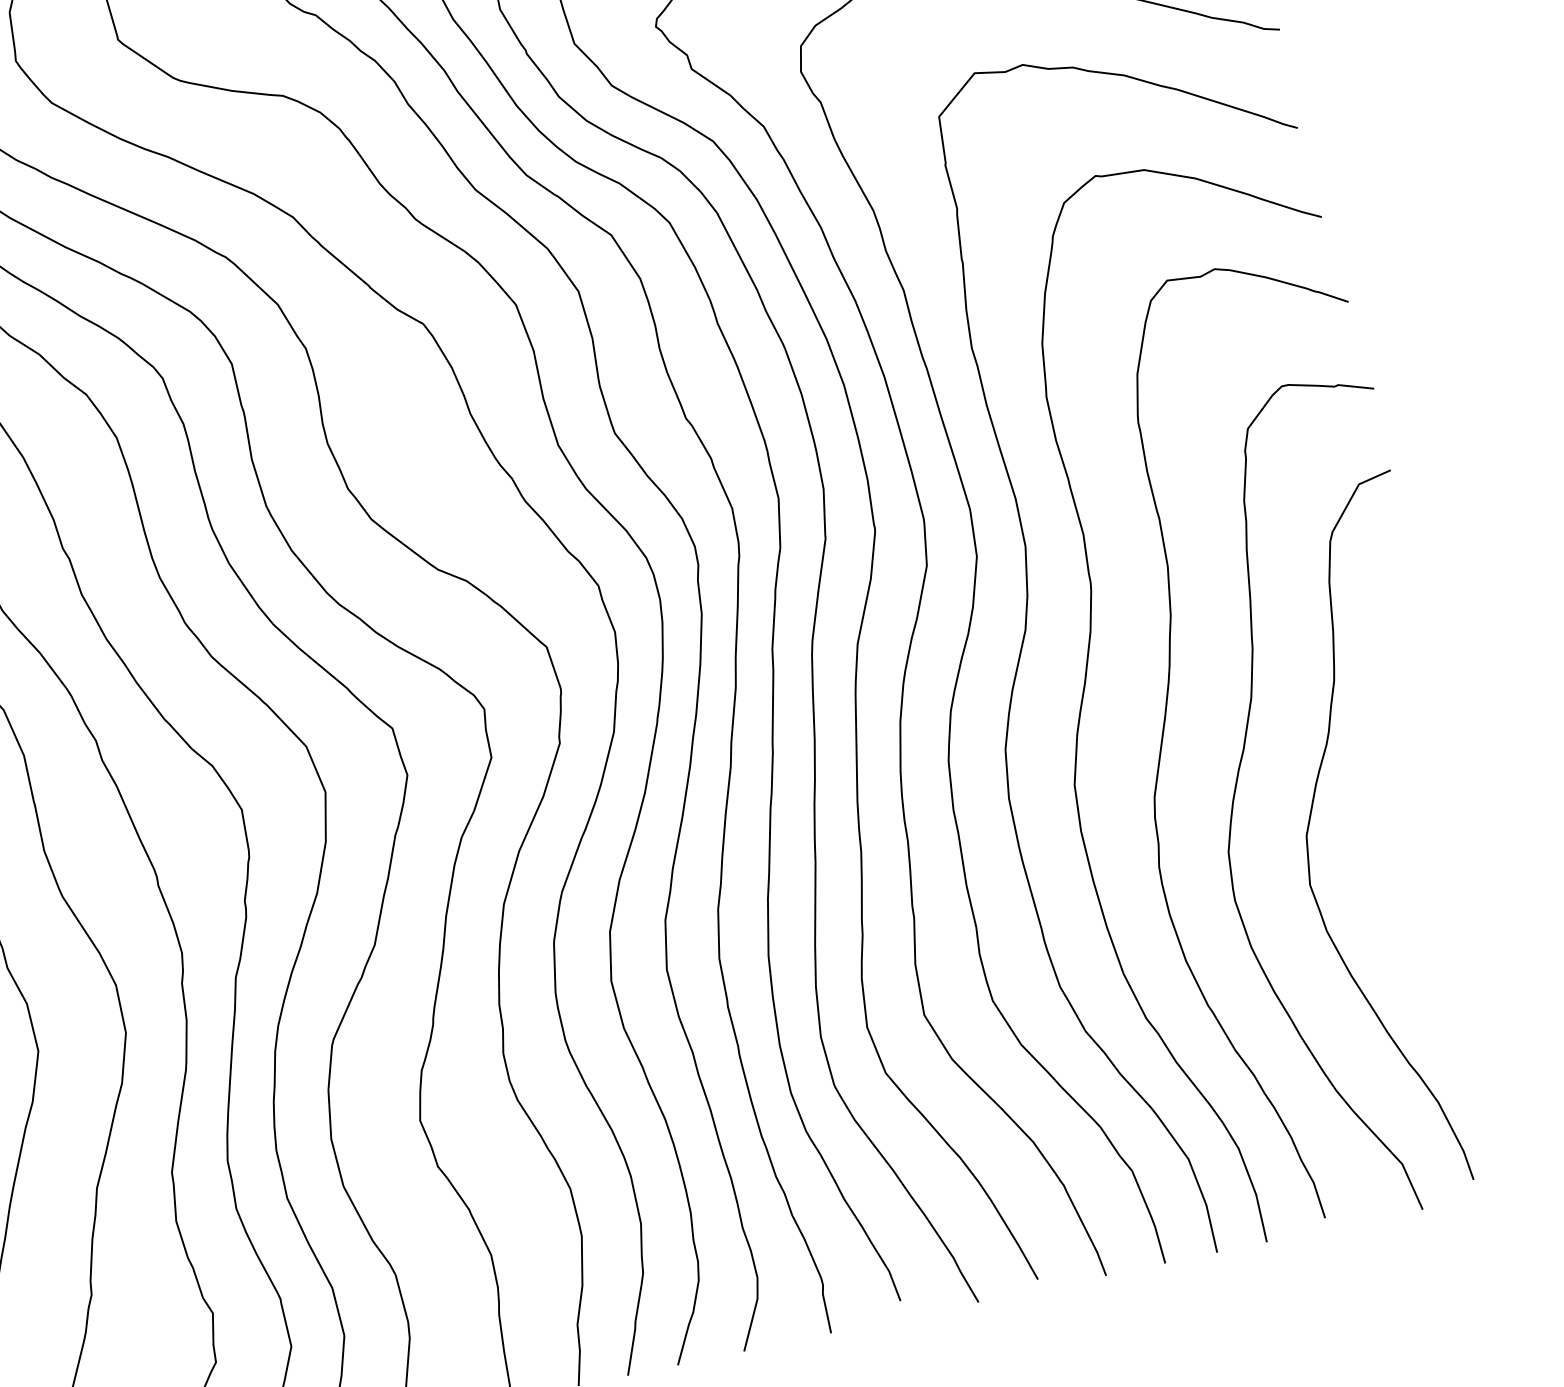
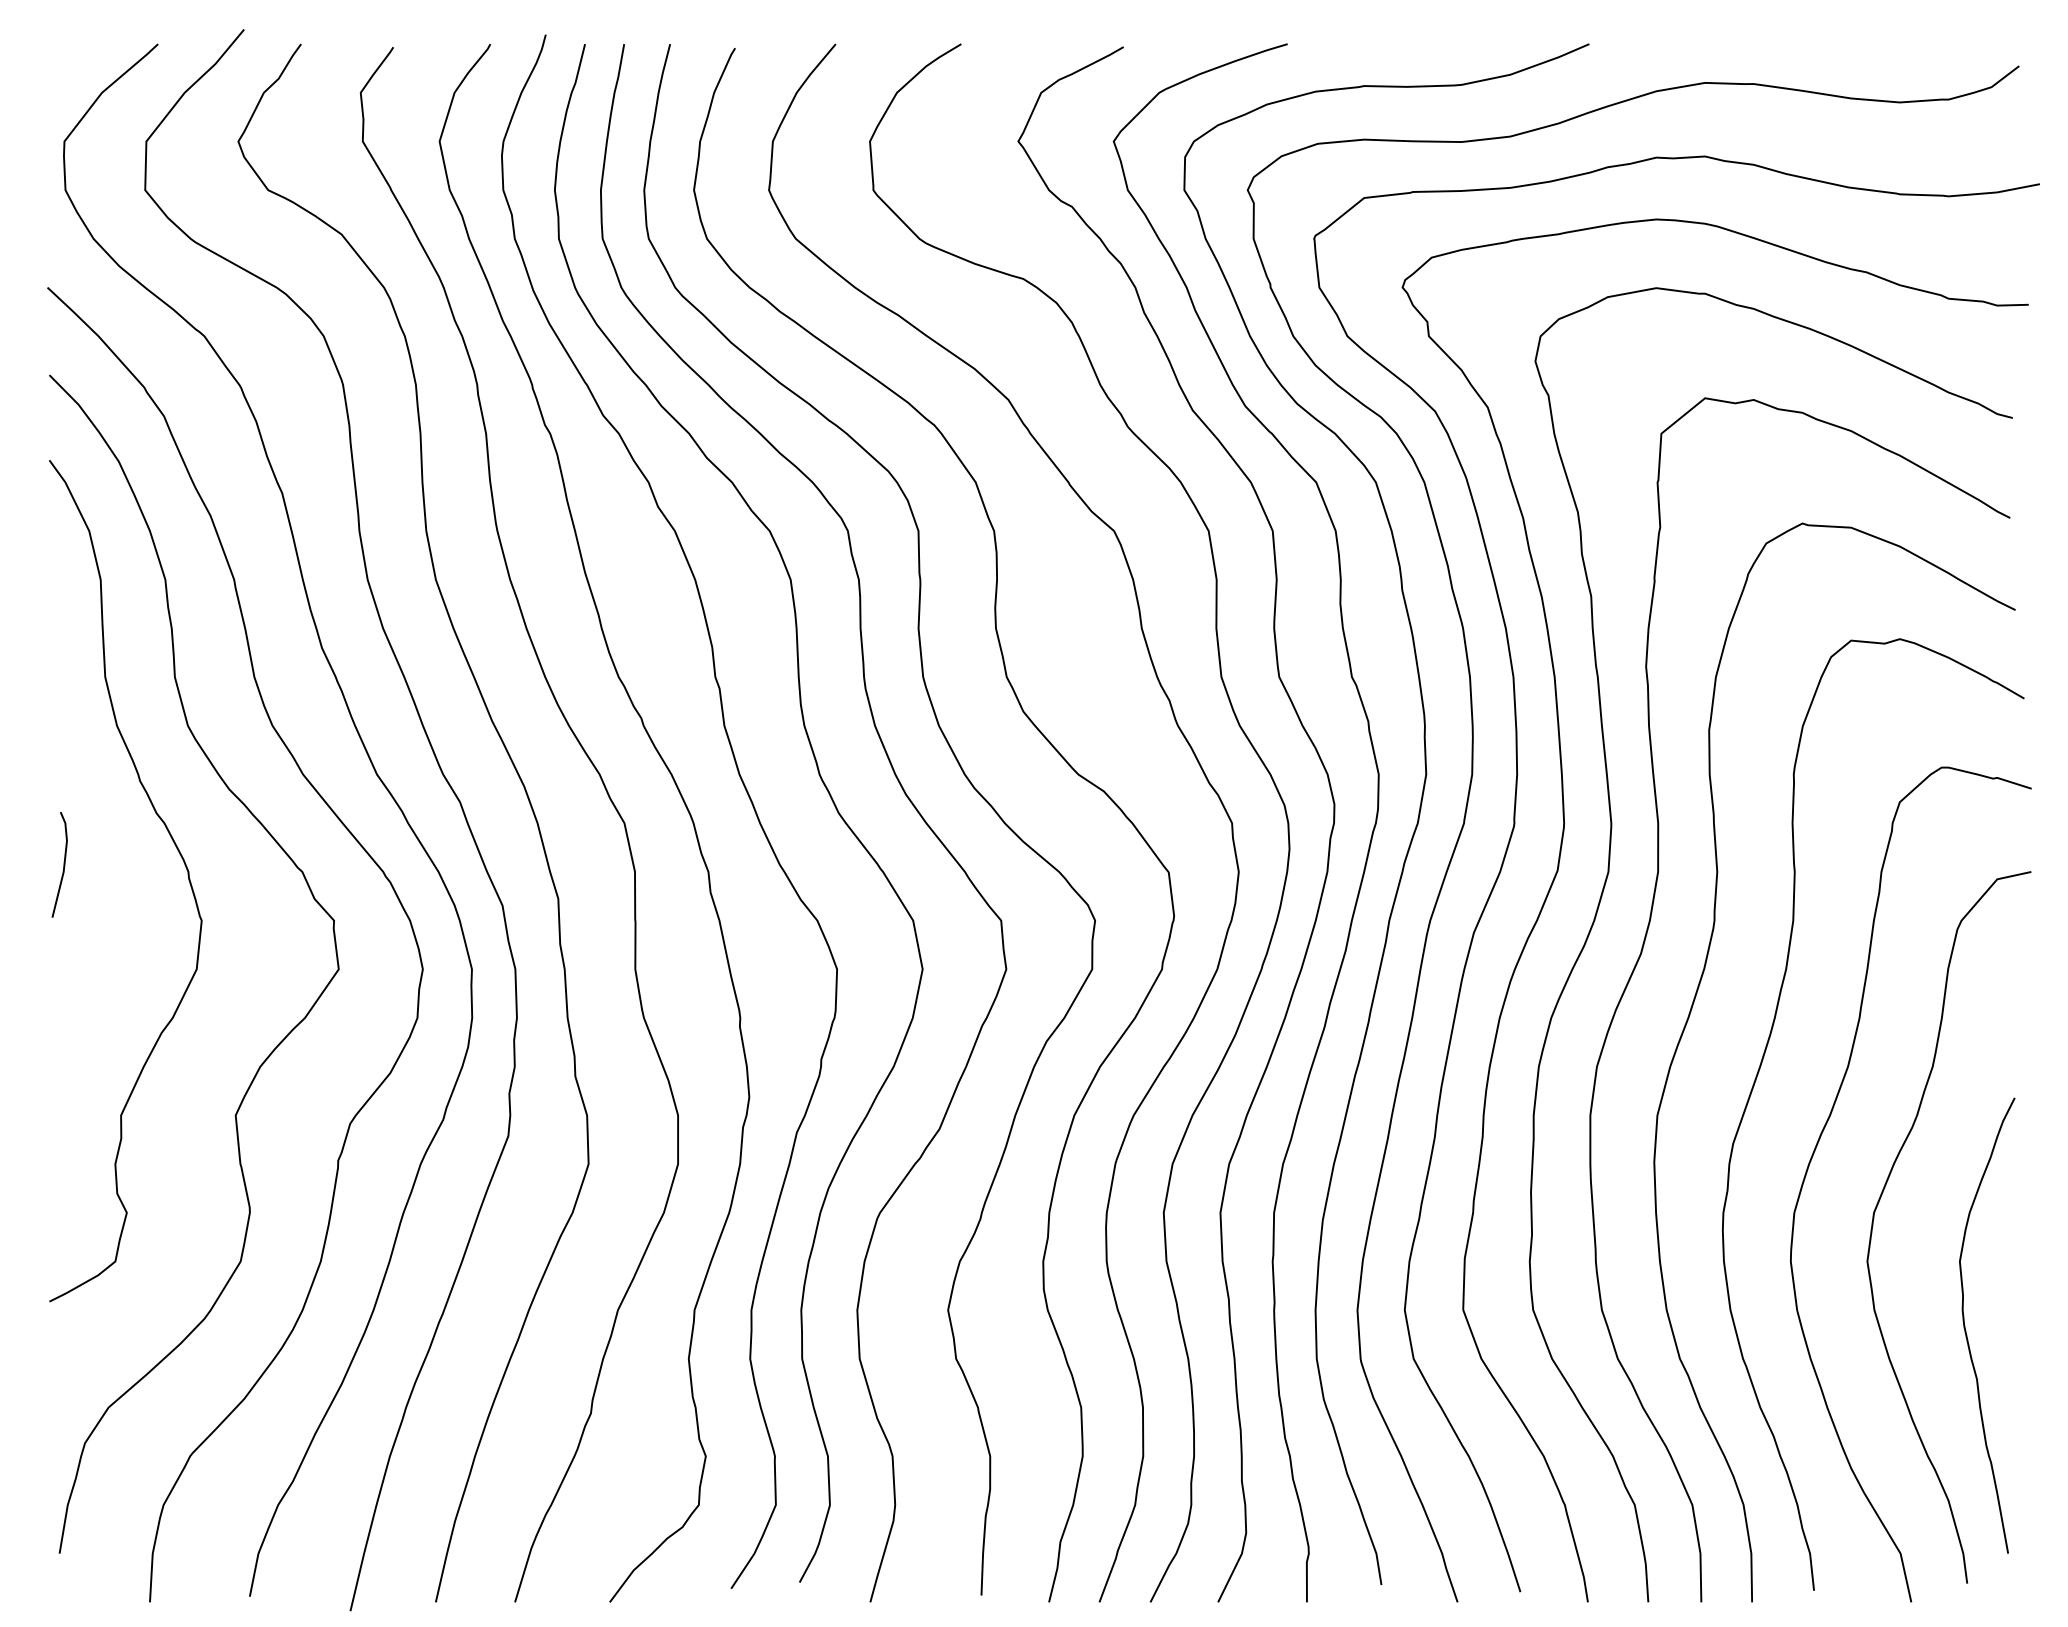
curve: (1421, 932) -> (1966, 1330), added

